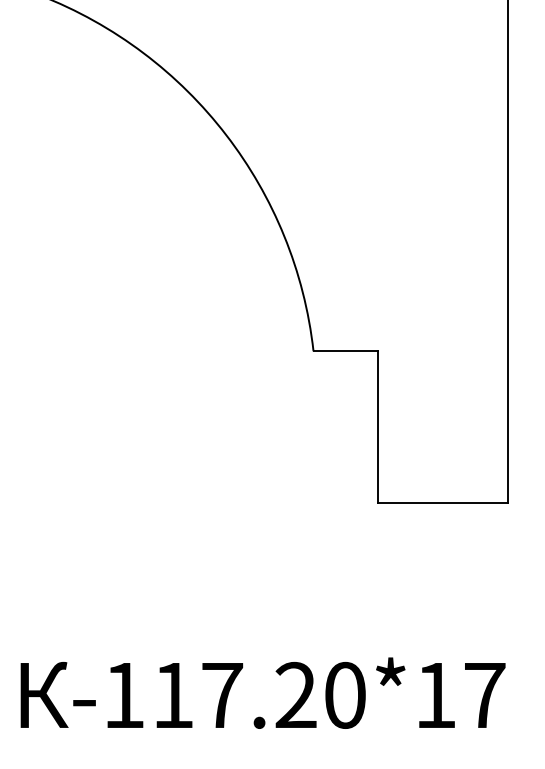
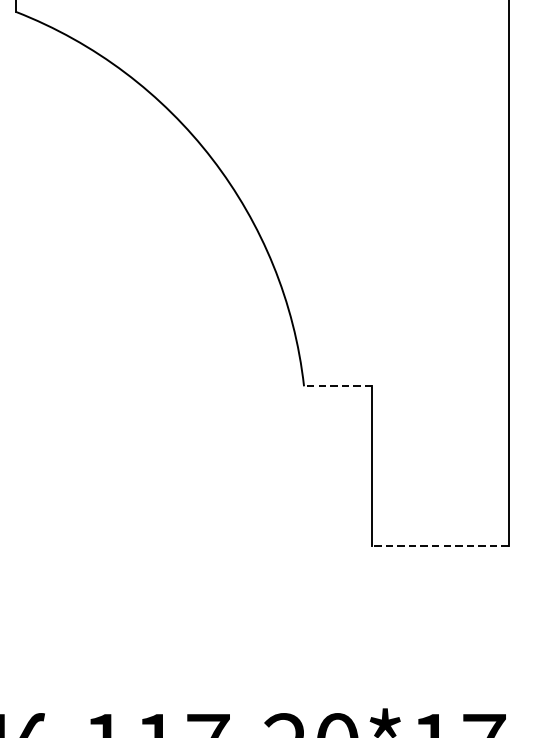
line: (345, 351) -> (337, 386), solid -> dashed
line: (443, 502) -> (440, 545), solid -> dashed

